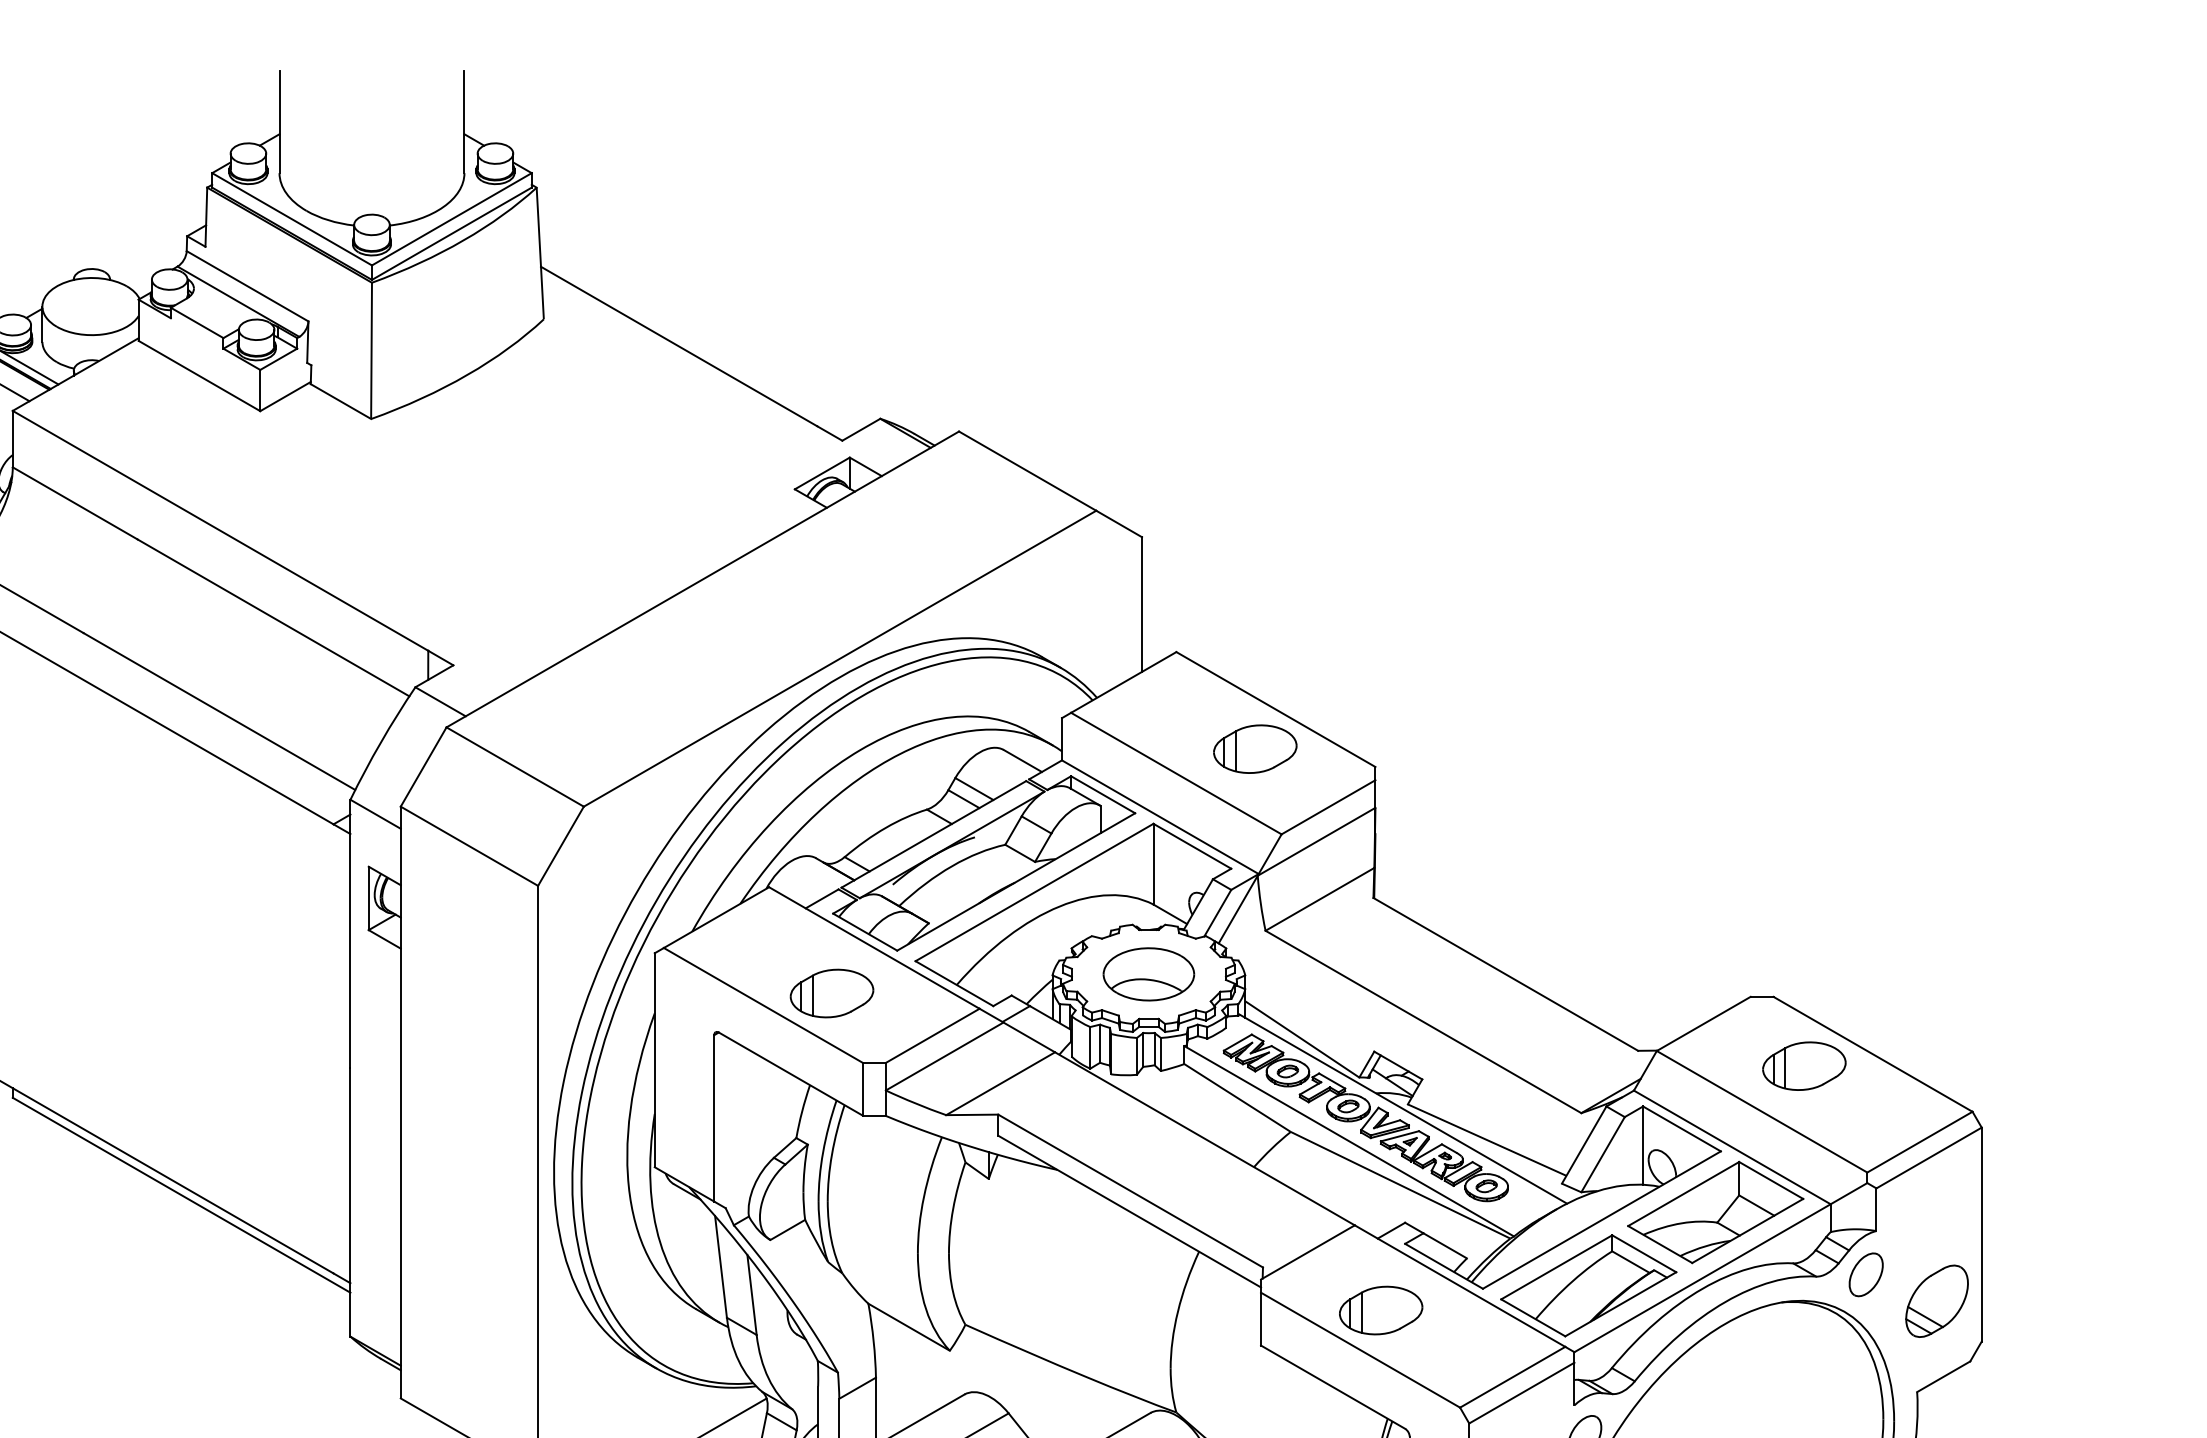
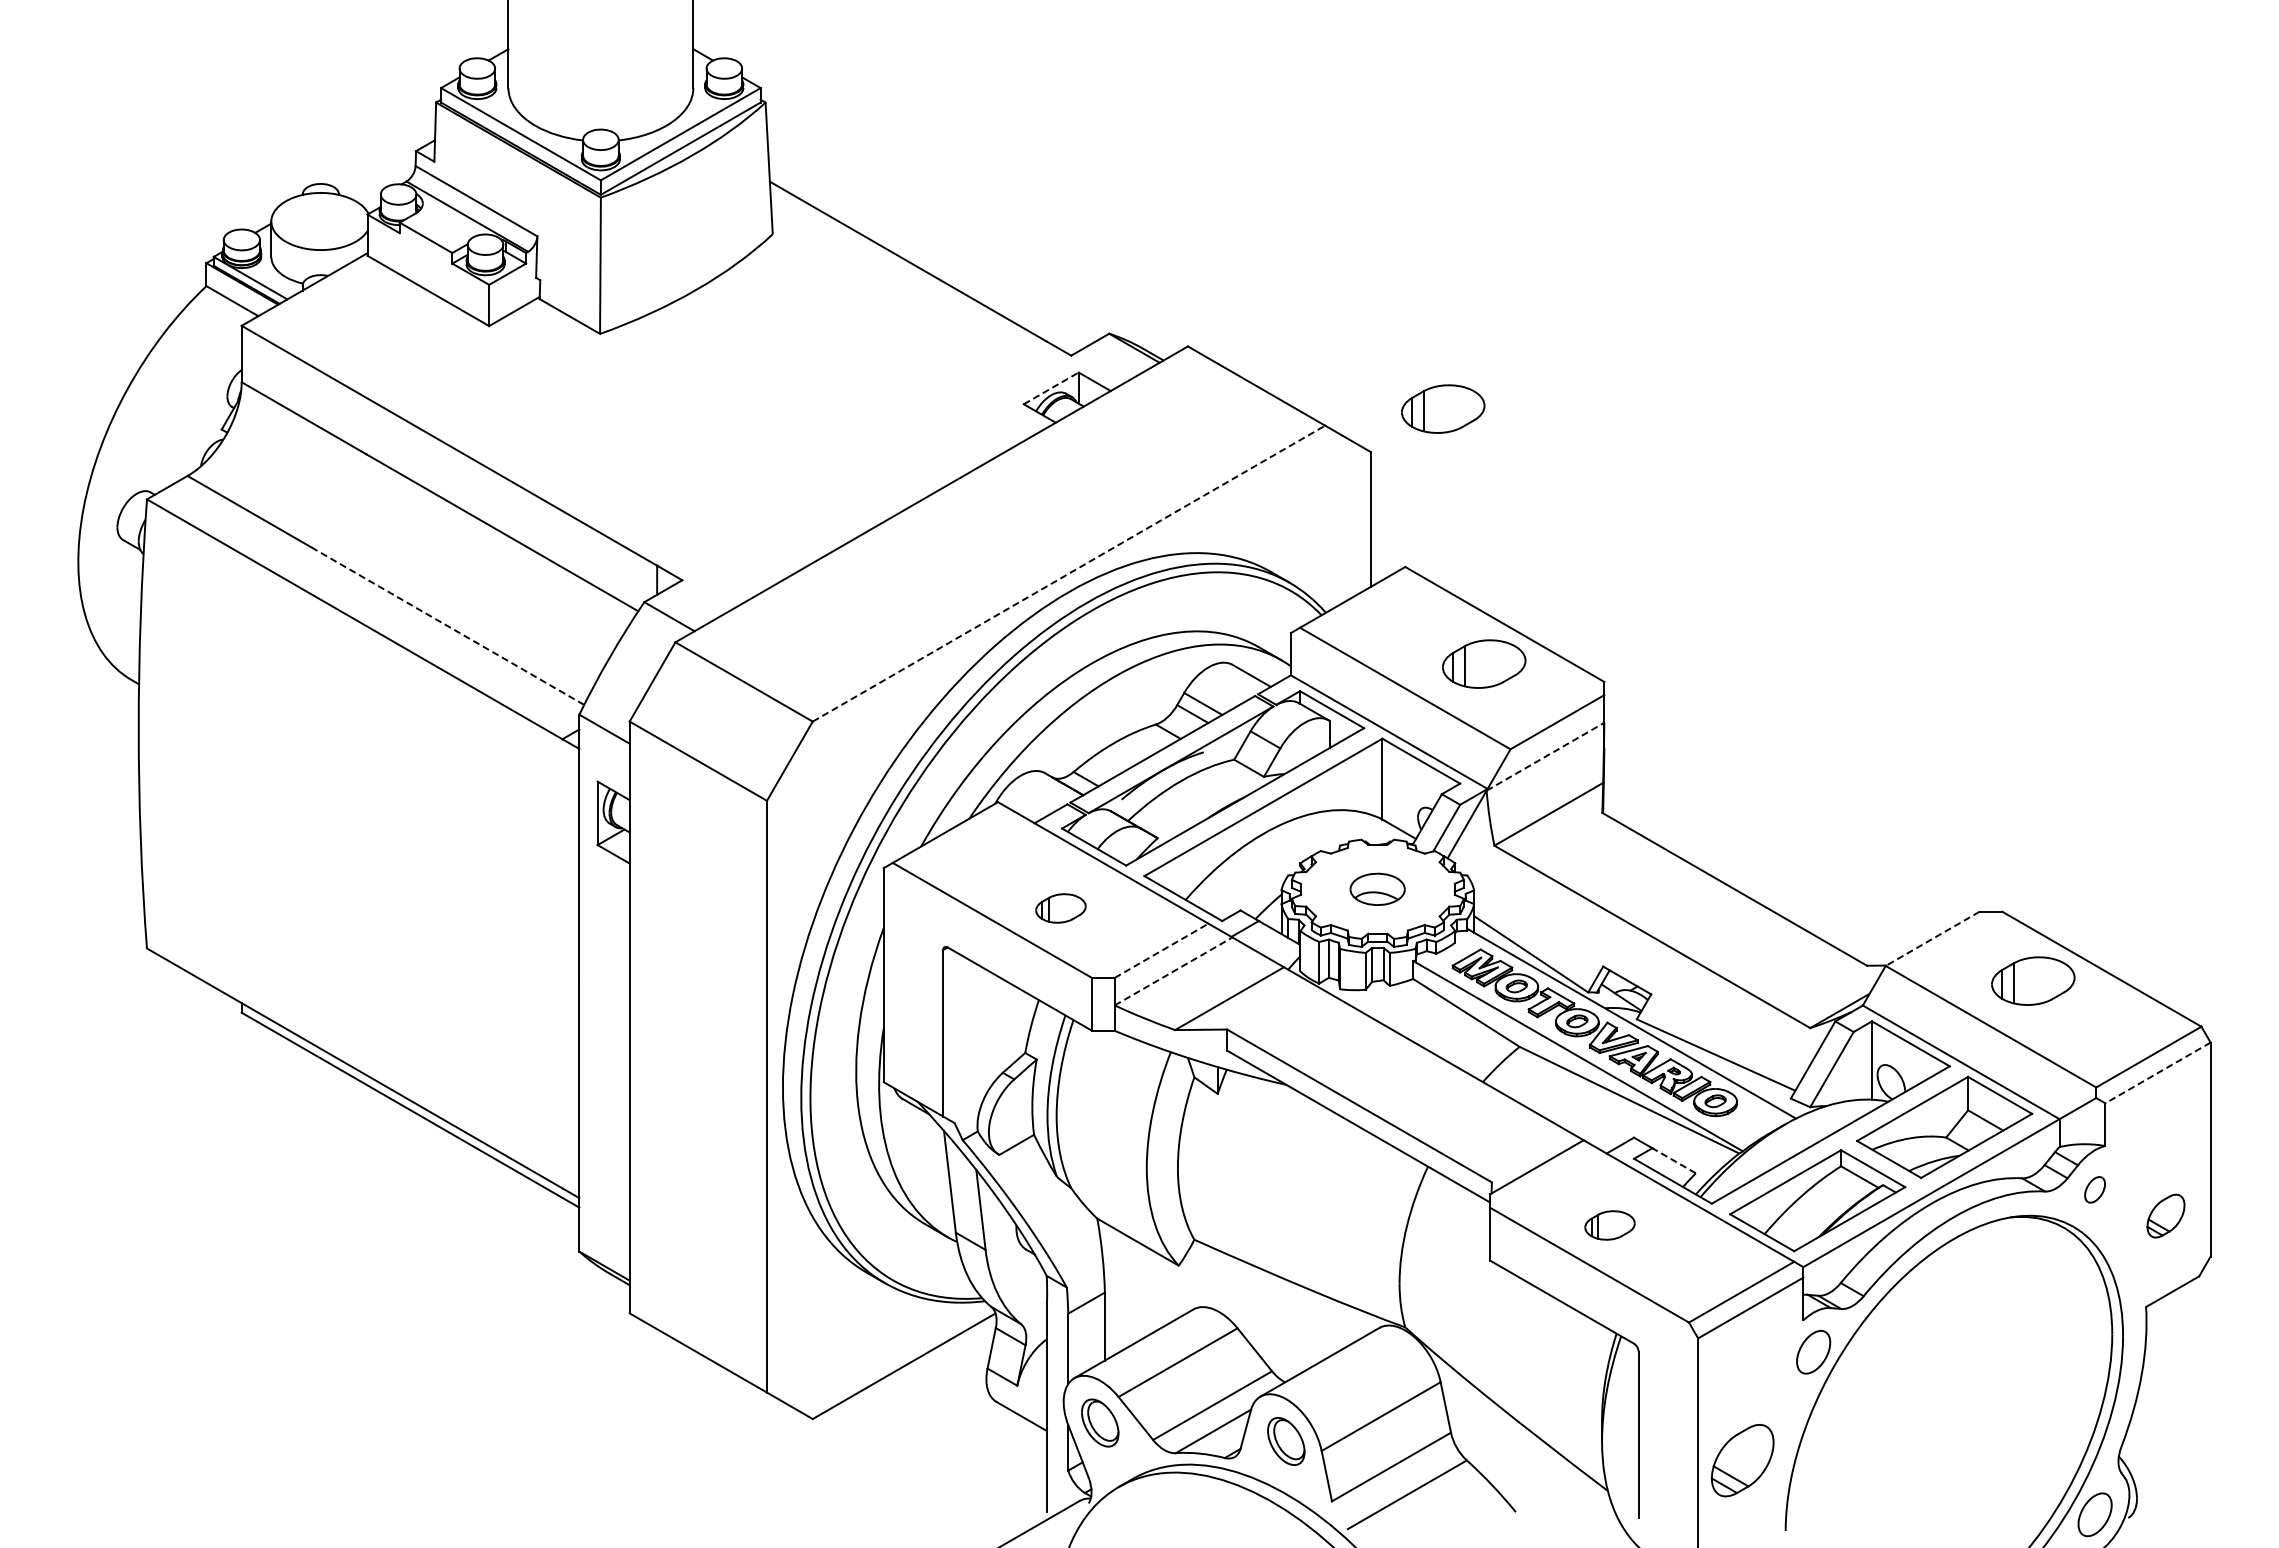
line: (822, 473) -> (1051, 388), solid -> dashed
part: (1214, 493) -> (1443, 408), added
line: (839, 658) -> (1068, 573), solid -> dashed
line: (219, 711) -> (448, 626), solid -> dashed
line: (1316, 841) -> (1545, 756), solid -> dashed
part: (1148, 974) -> (1377, 889), size x0.6
part: (831, 993) -> (1060, 908), size x0.6
line: (1703, 1024) -> (1932, 939), solid -> dashed
line: (933, 1035) -> (1162, 950), solid -> dashed
line: (944, 1056) -> (1173, 971), solid -> dashed
line: (1929, 1157) -> (2158, 1072), solid -> dashed
line: (1444, 1245) -> (1673, 1160), solid -> dashed
part: (1865, 1274) -> (2094, 1189), size x0.6
part: (1936, 1300) -> (2165, 1215), size x0.6
part: (1380, 1310) -> (1609, 1225), size x0.6

